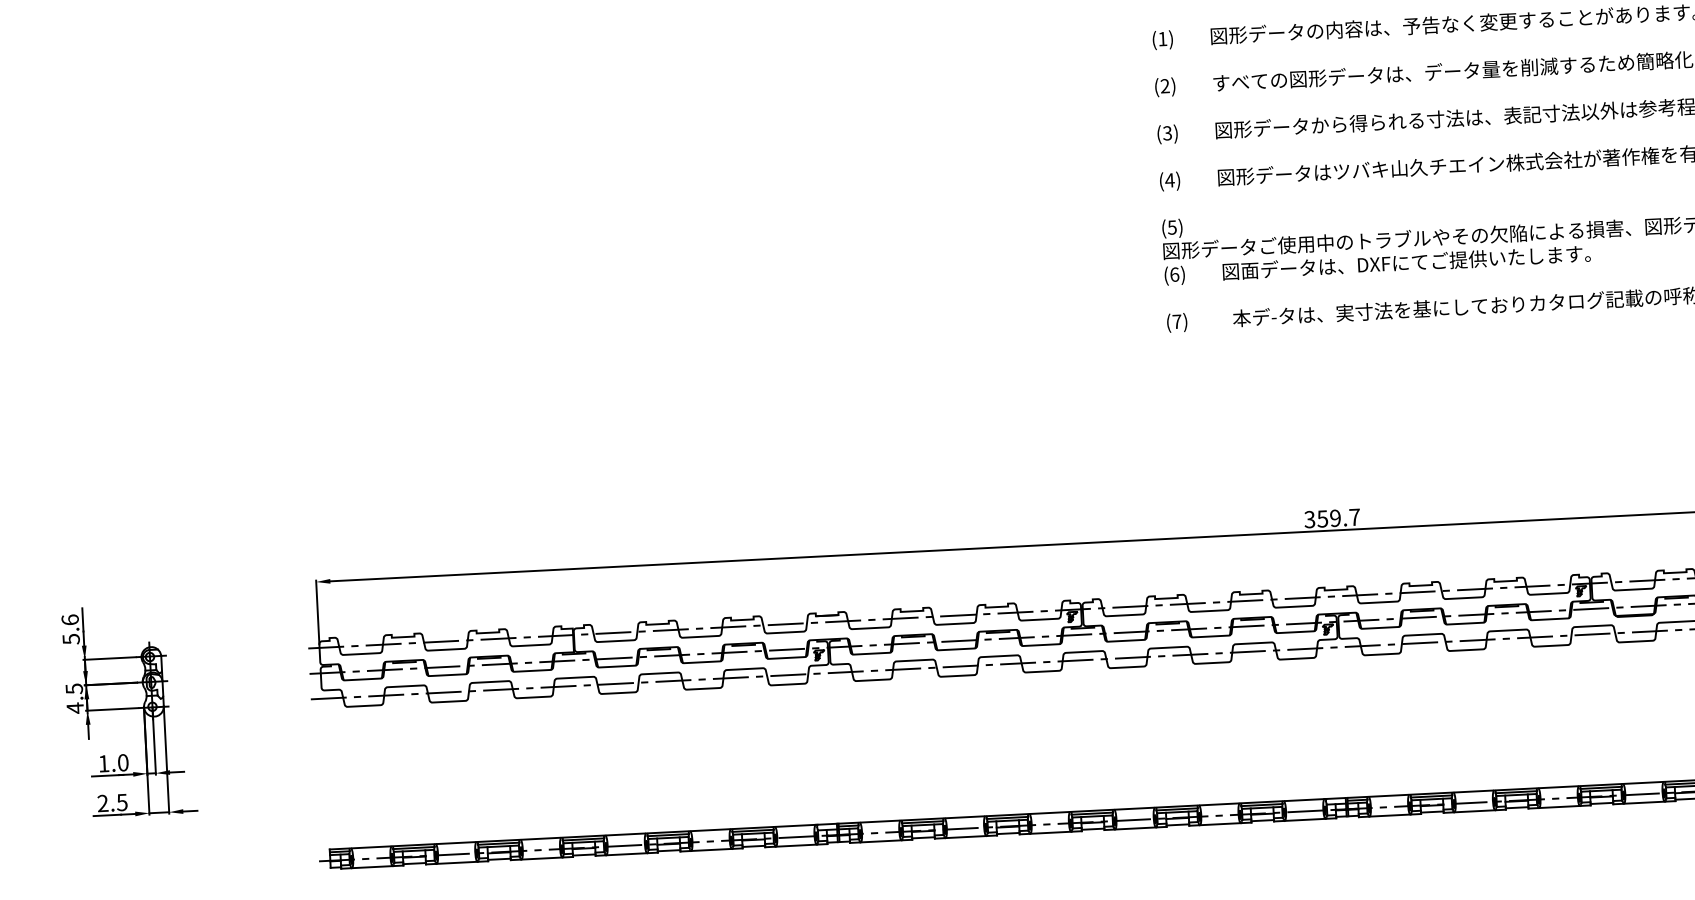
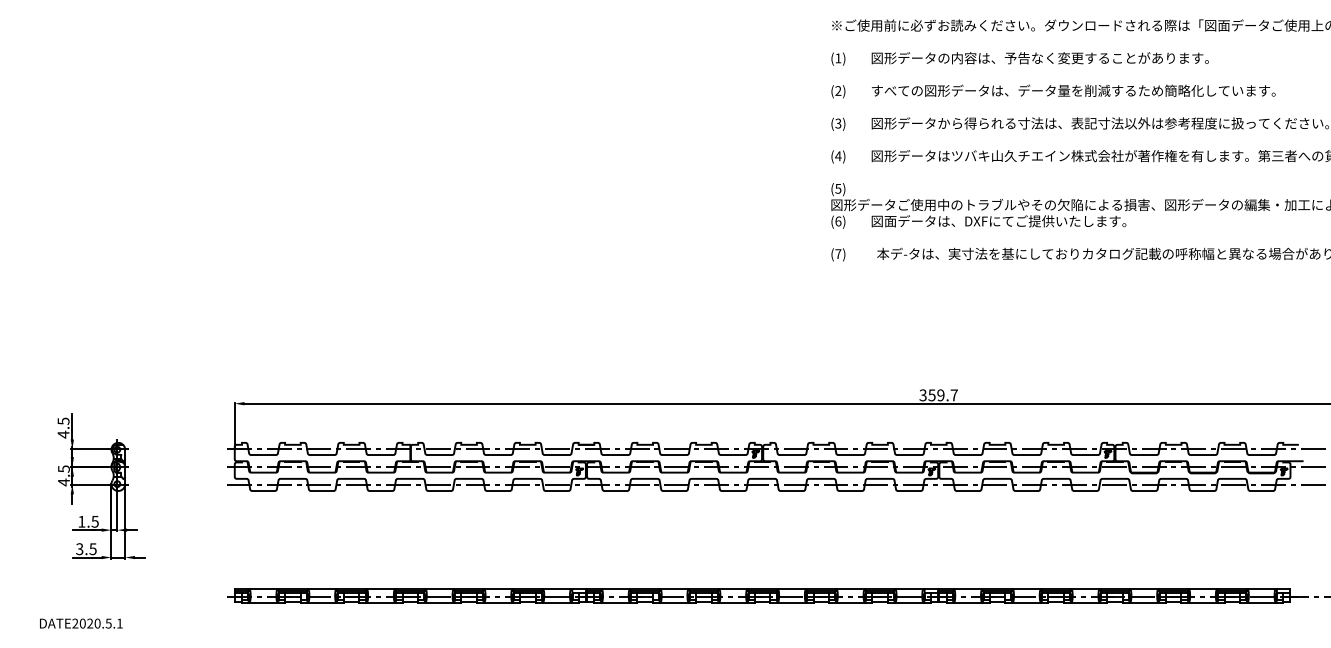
text: (70, 628) -> (63, 427), 5.6 -> 4.5
text: (122, 762) -> (94, 521), 1.0 -> 1.5
text: (102, 803) -> (79, 549), 2.5 -> 3.5

